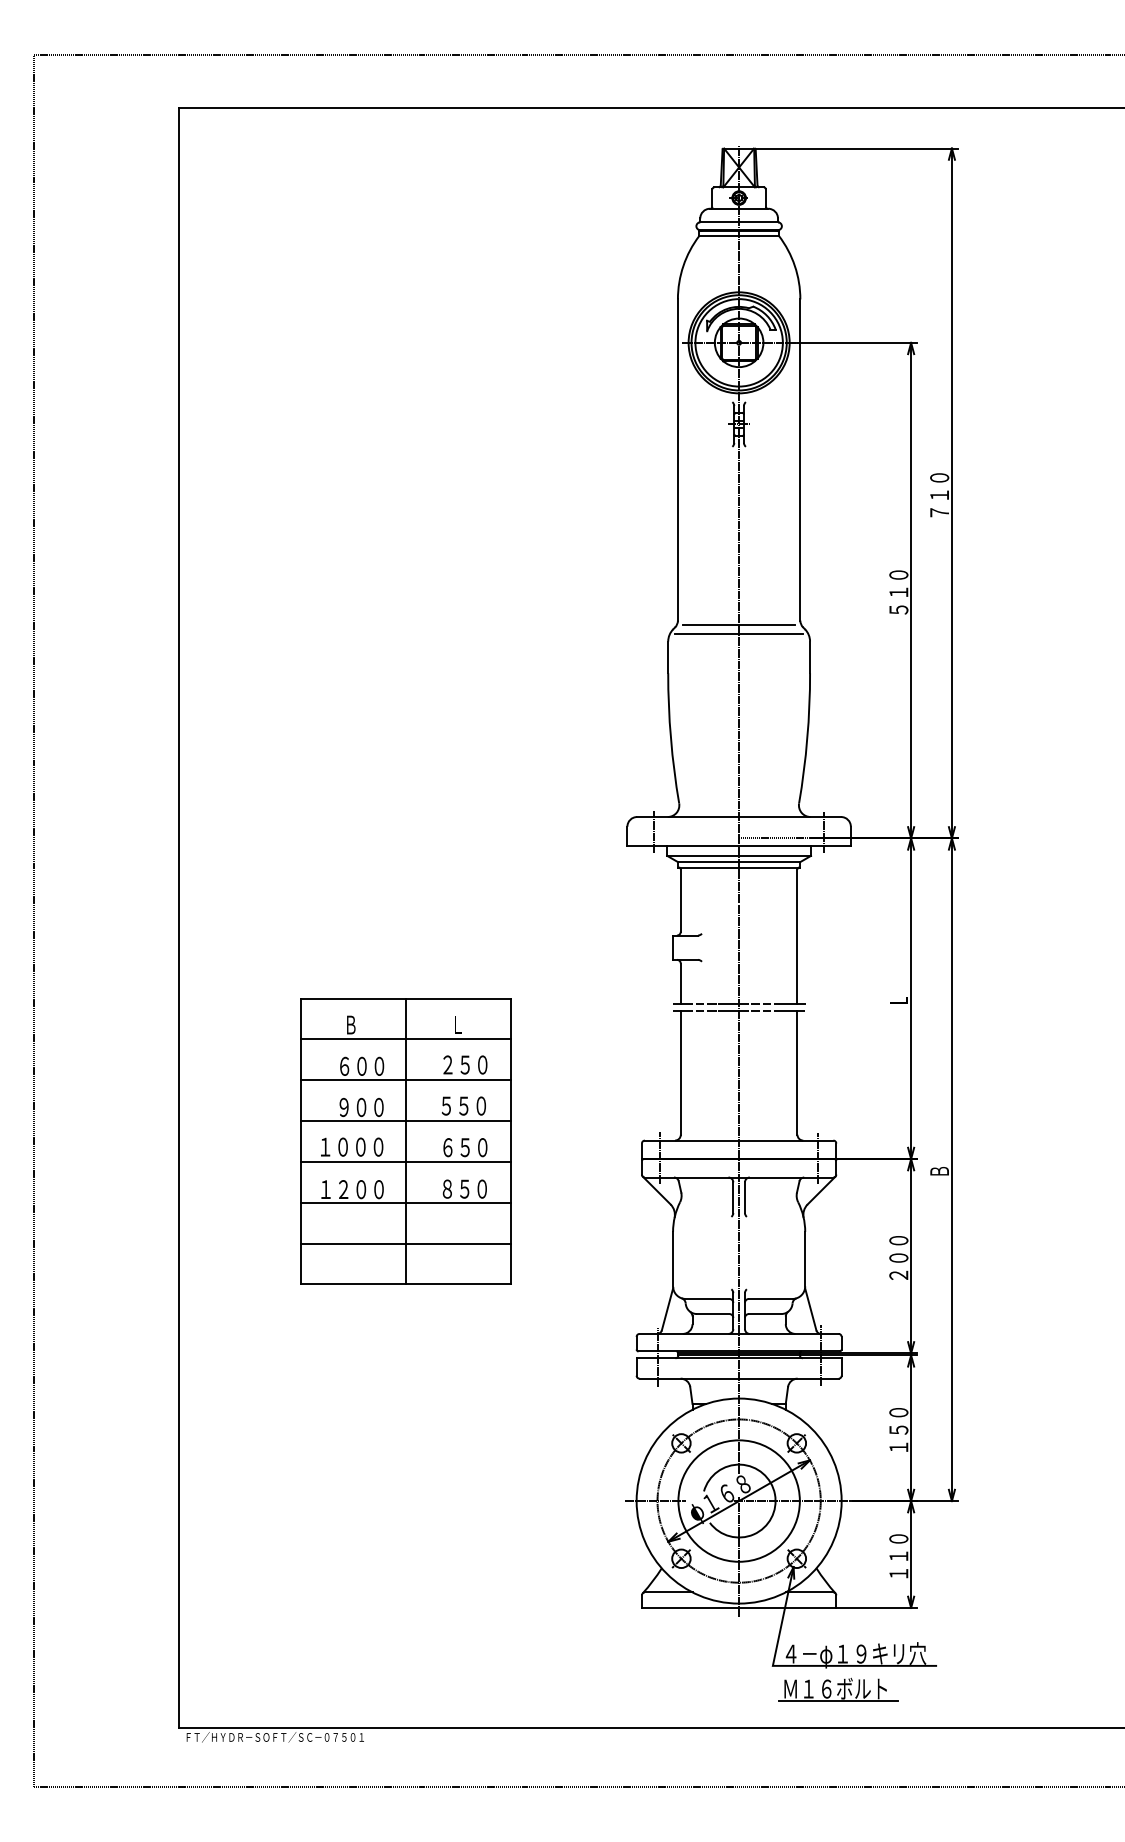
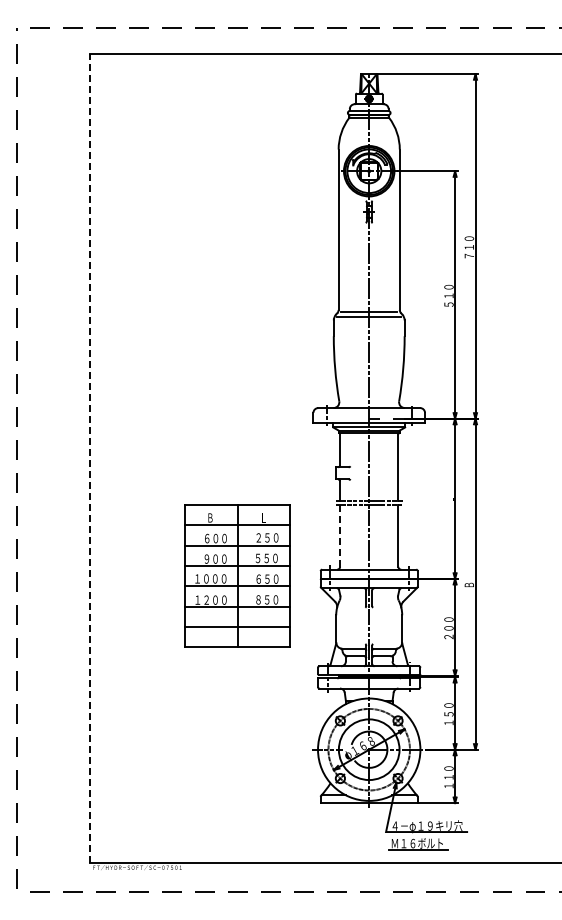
line: (179, 917) -> (89, 458), solid -> dashed
line: (681, 1072) -> (340, 535), solid -> dashed
part: (405, 1140) -> (237, 575), moved

